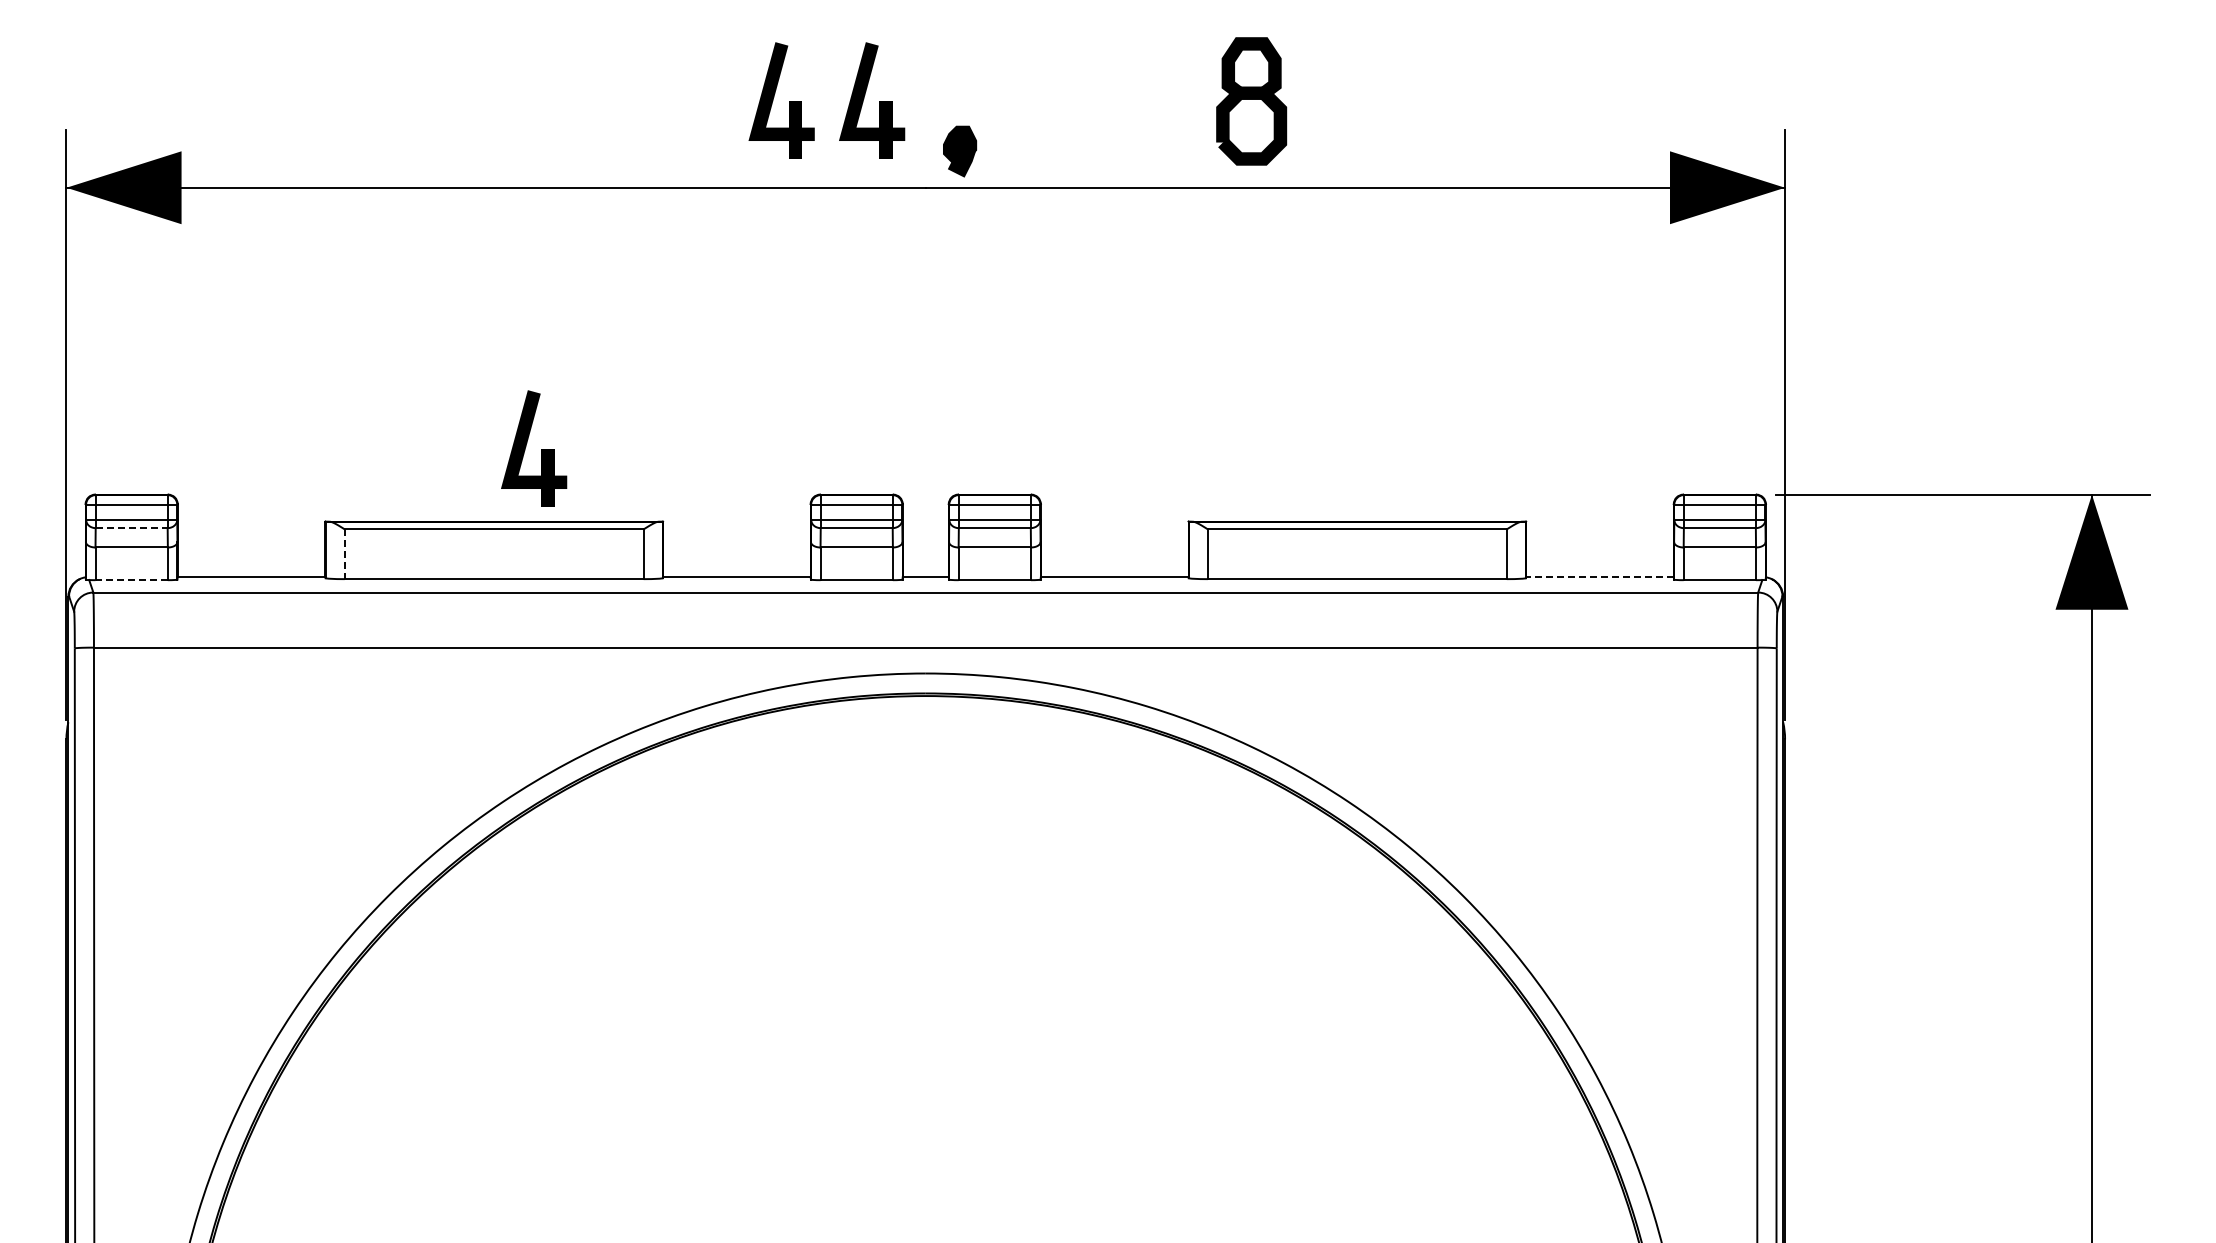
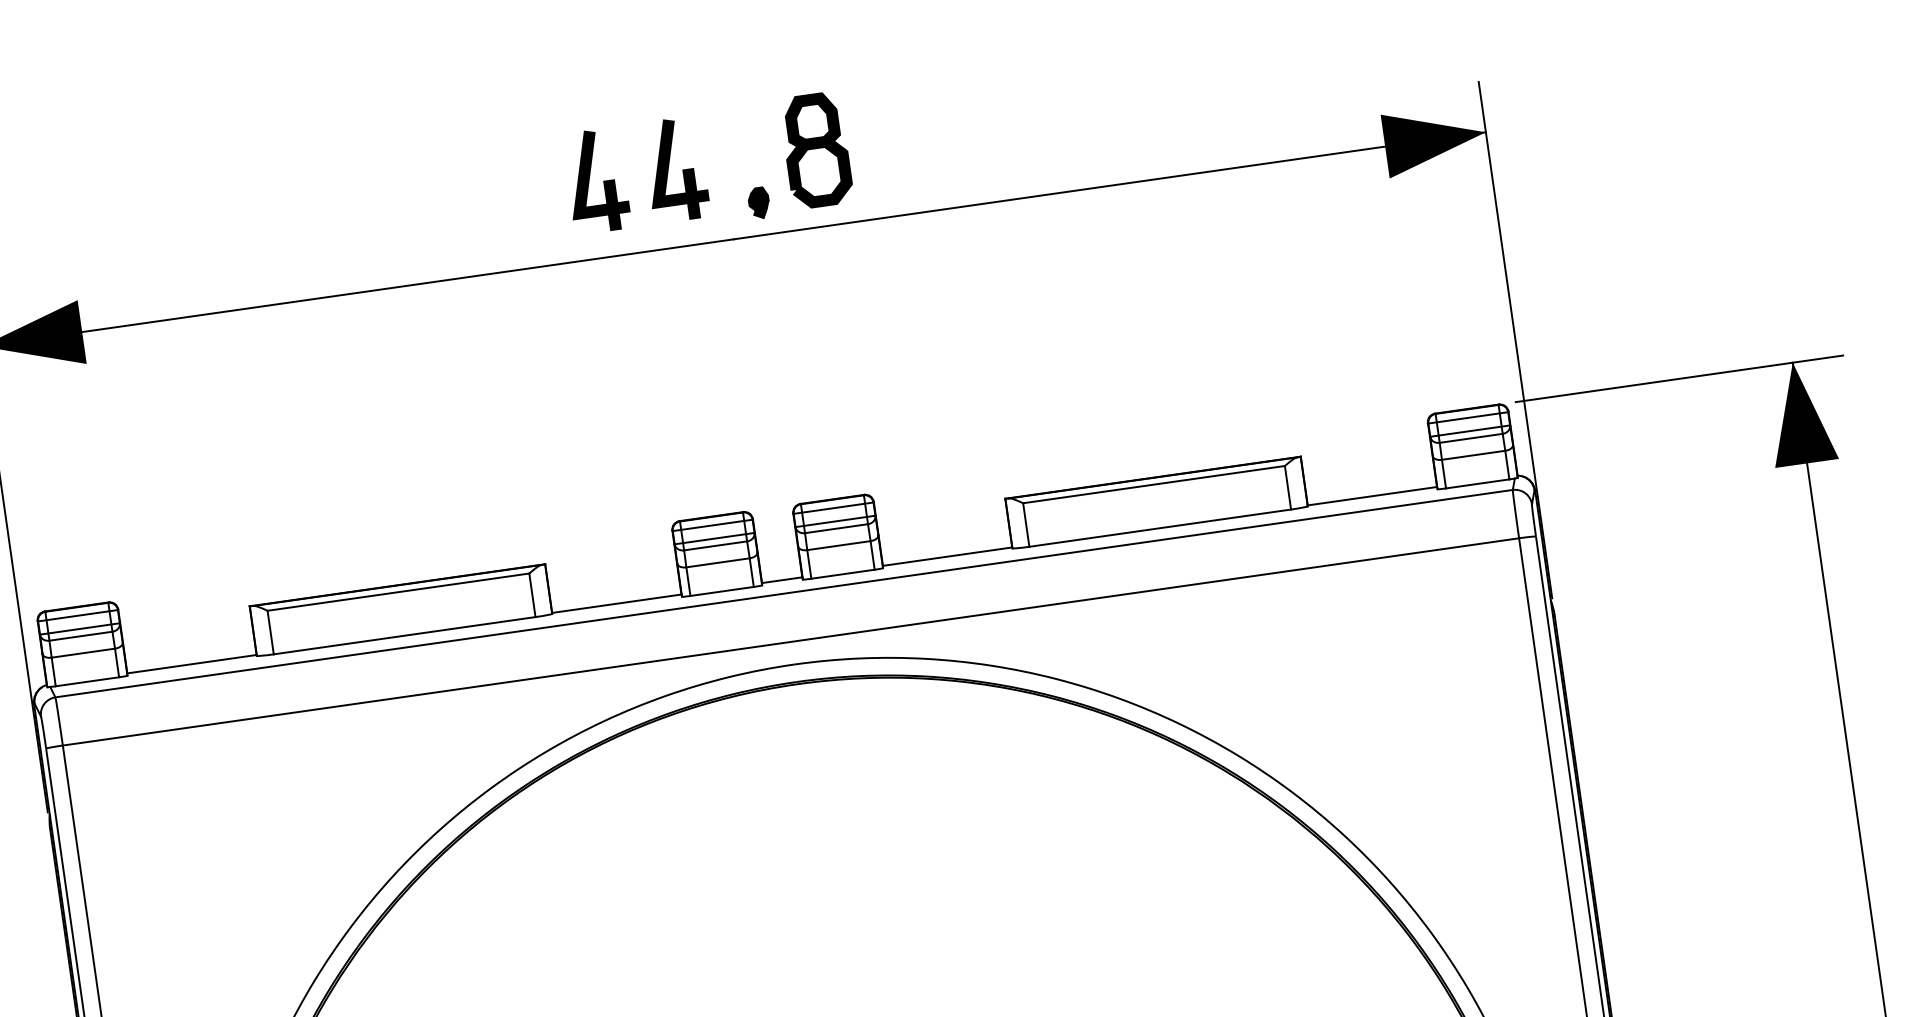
part: (1251, 101) -> (816, 150), moved
part: (959, 151) -> (758, 203), size x0.71
part: (541, 449) -> (429, 516), removed
line: (131, 528) -> (80, 636), dashed -> solid
line: (344, 554) -> (270, 632), dashed -> solid
line: (1599, 577) -> (1372, 496), dashed -> solid
line: (131, 580) -> (87, 682), dashed -> solid

